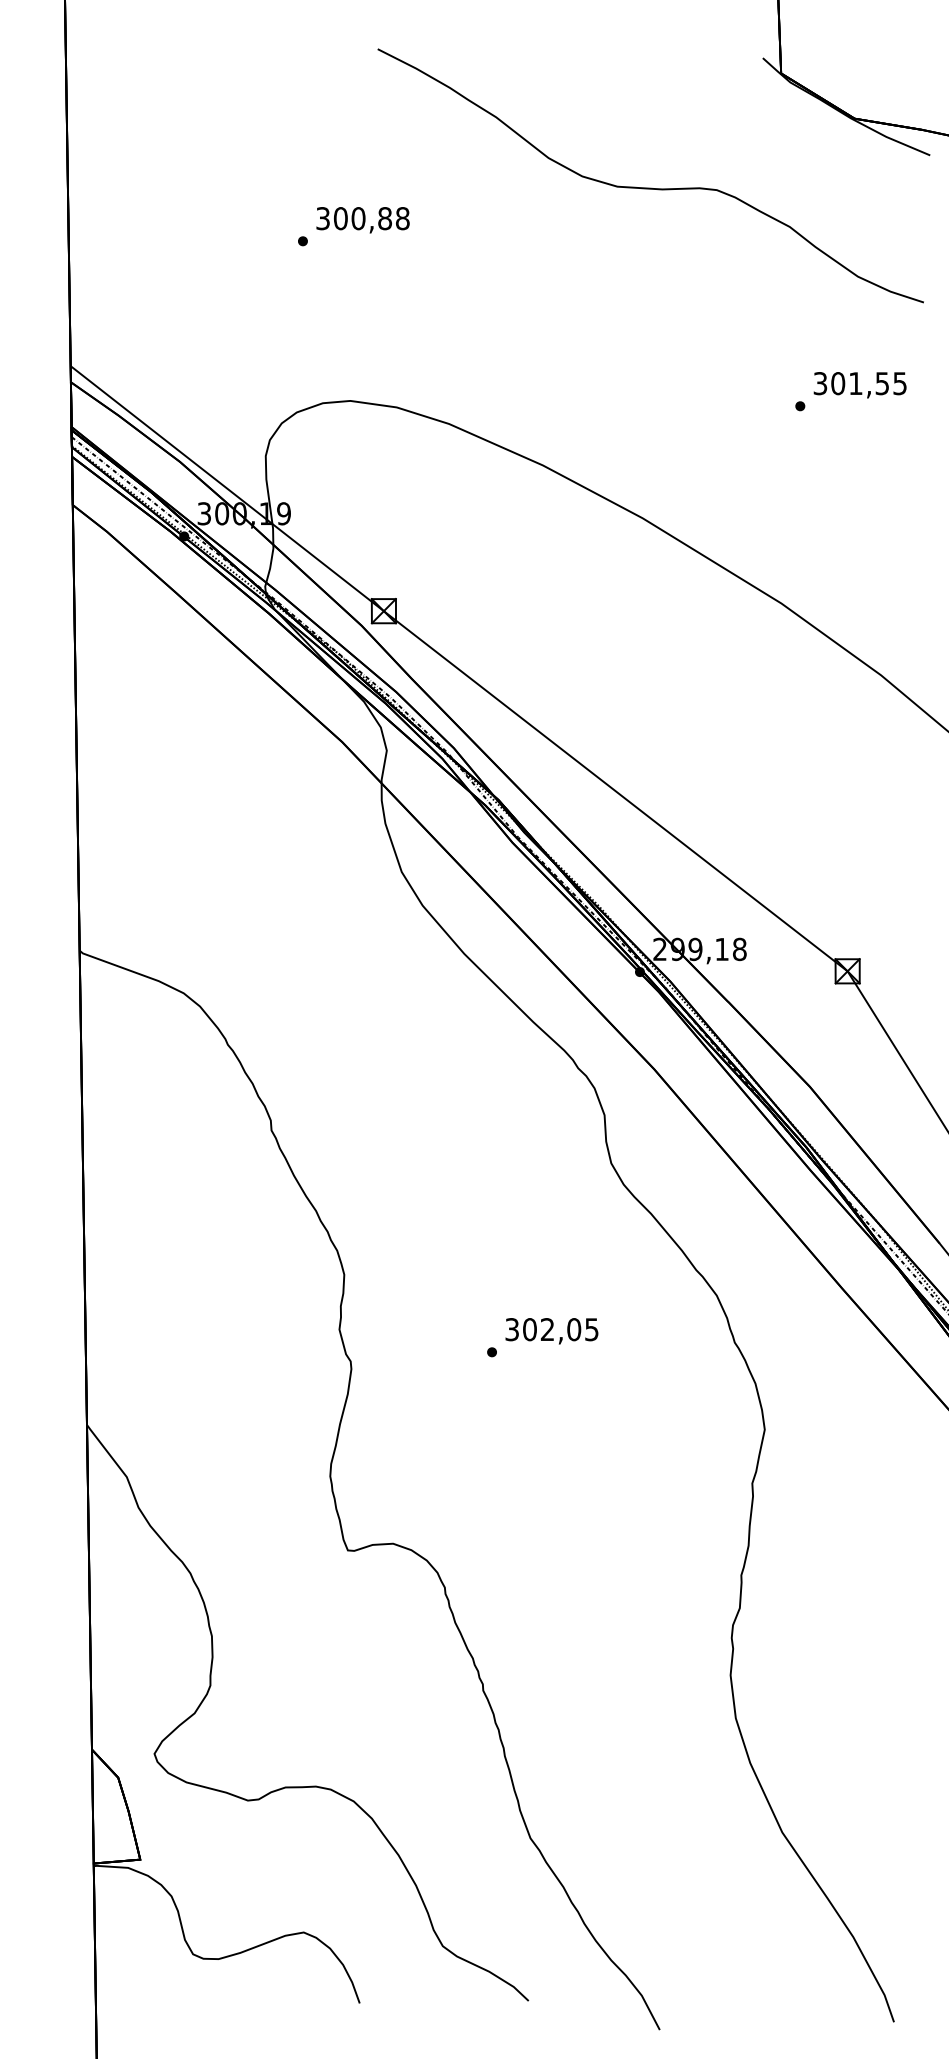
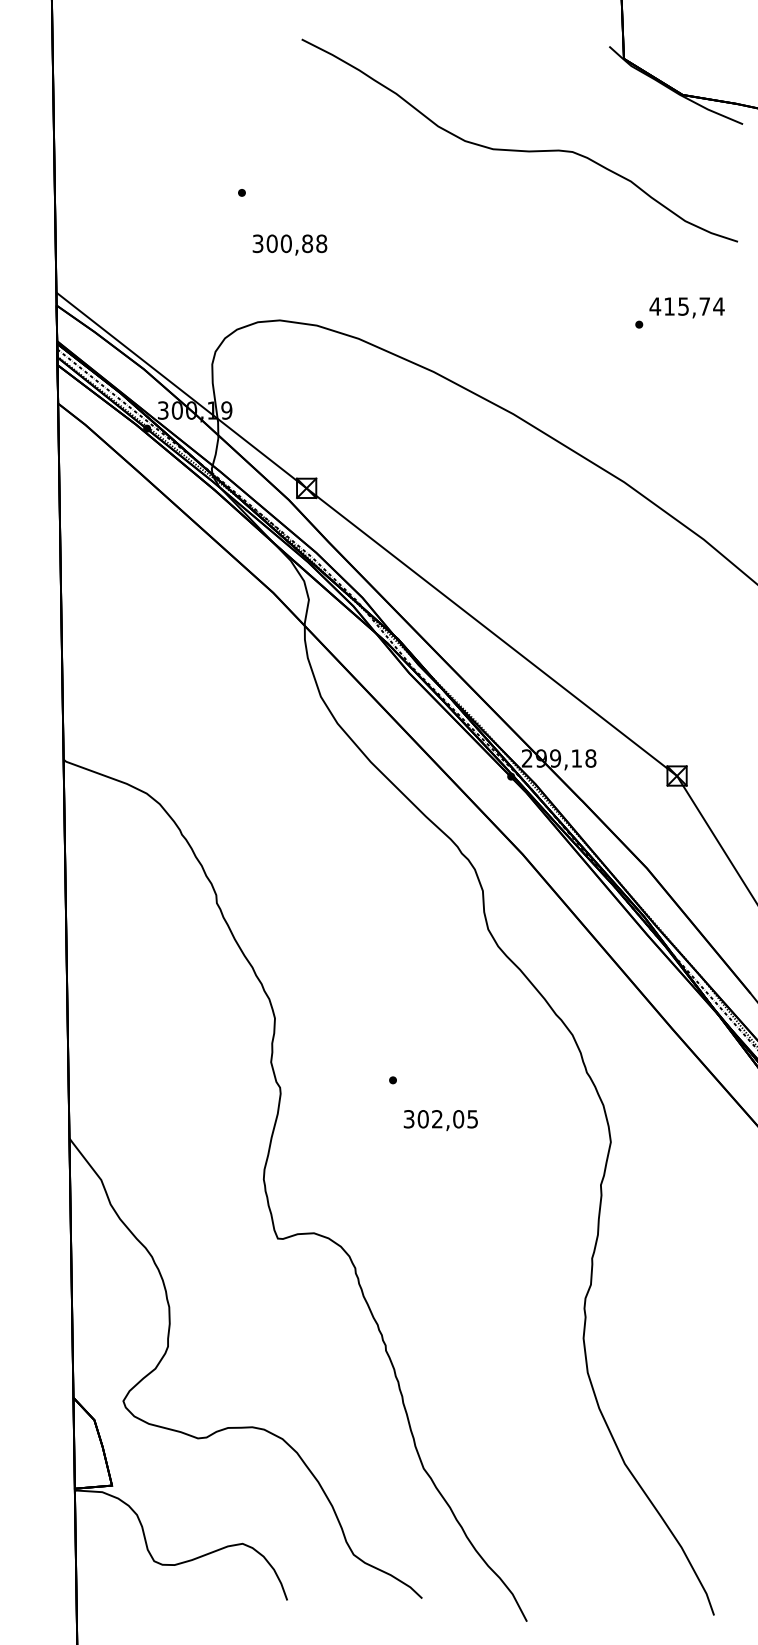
text: (362, 219) -> (289, 244), moved
text: (859, 383) -> (686, 306), 301,55 -> 415,74
text: (551, 1331) -> (440, 1120), moved

